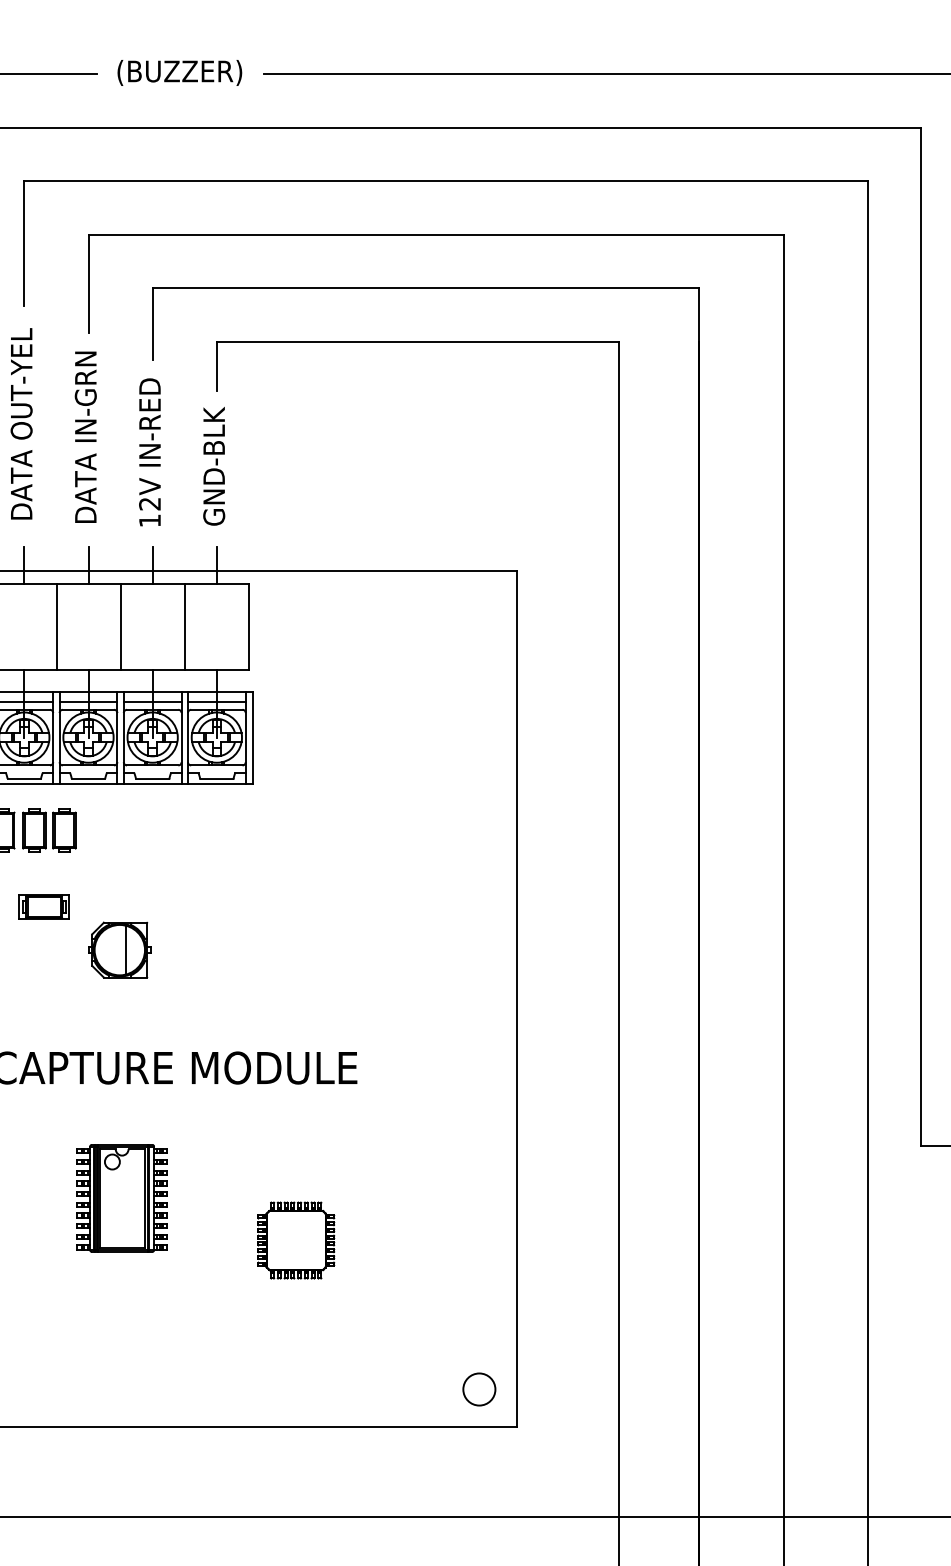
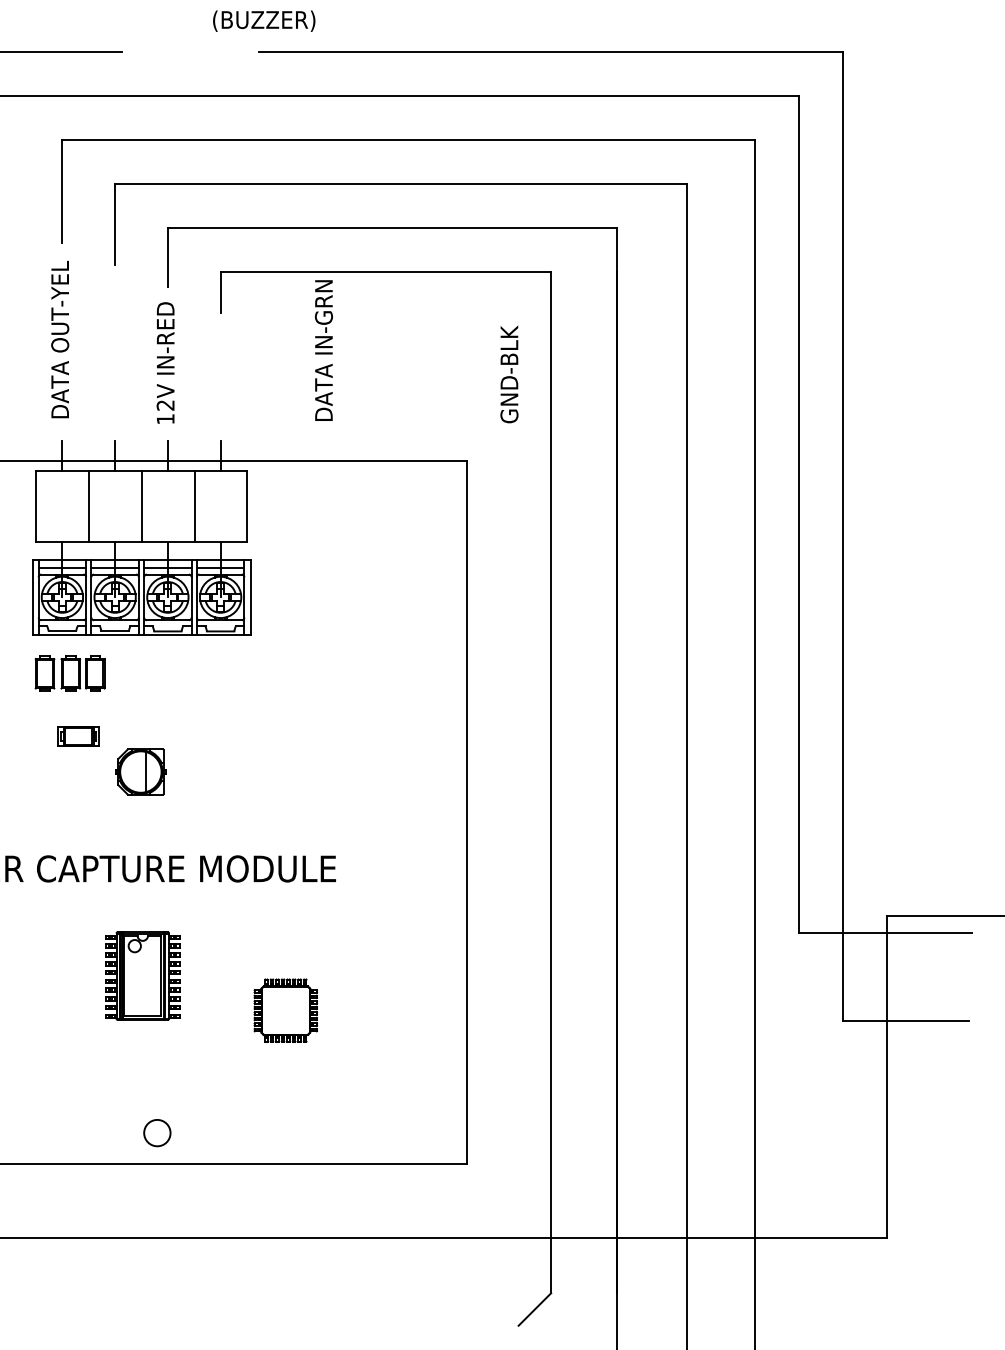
text: (180, 72) -> (264, 20), moved
text: (85, 437) -> (323, 350), moved
text: (214, 466) -> (509, 374), moved
circle: (479, 1389) -> (157, 1133), moved

